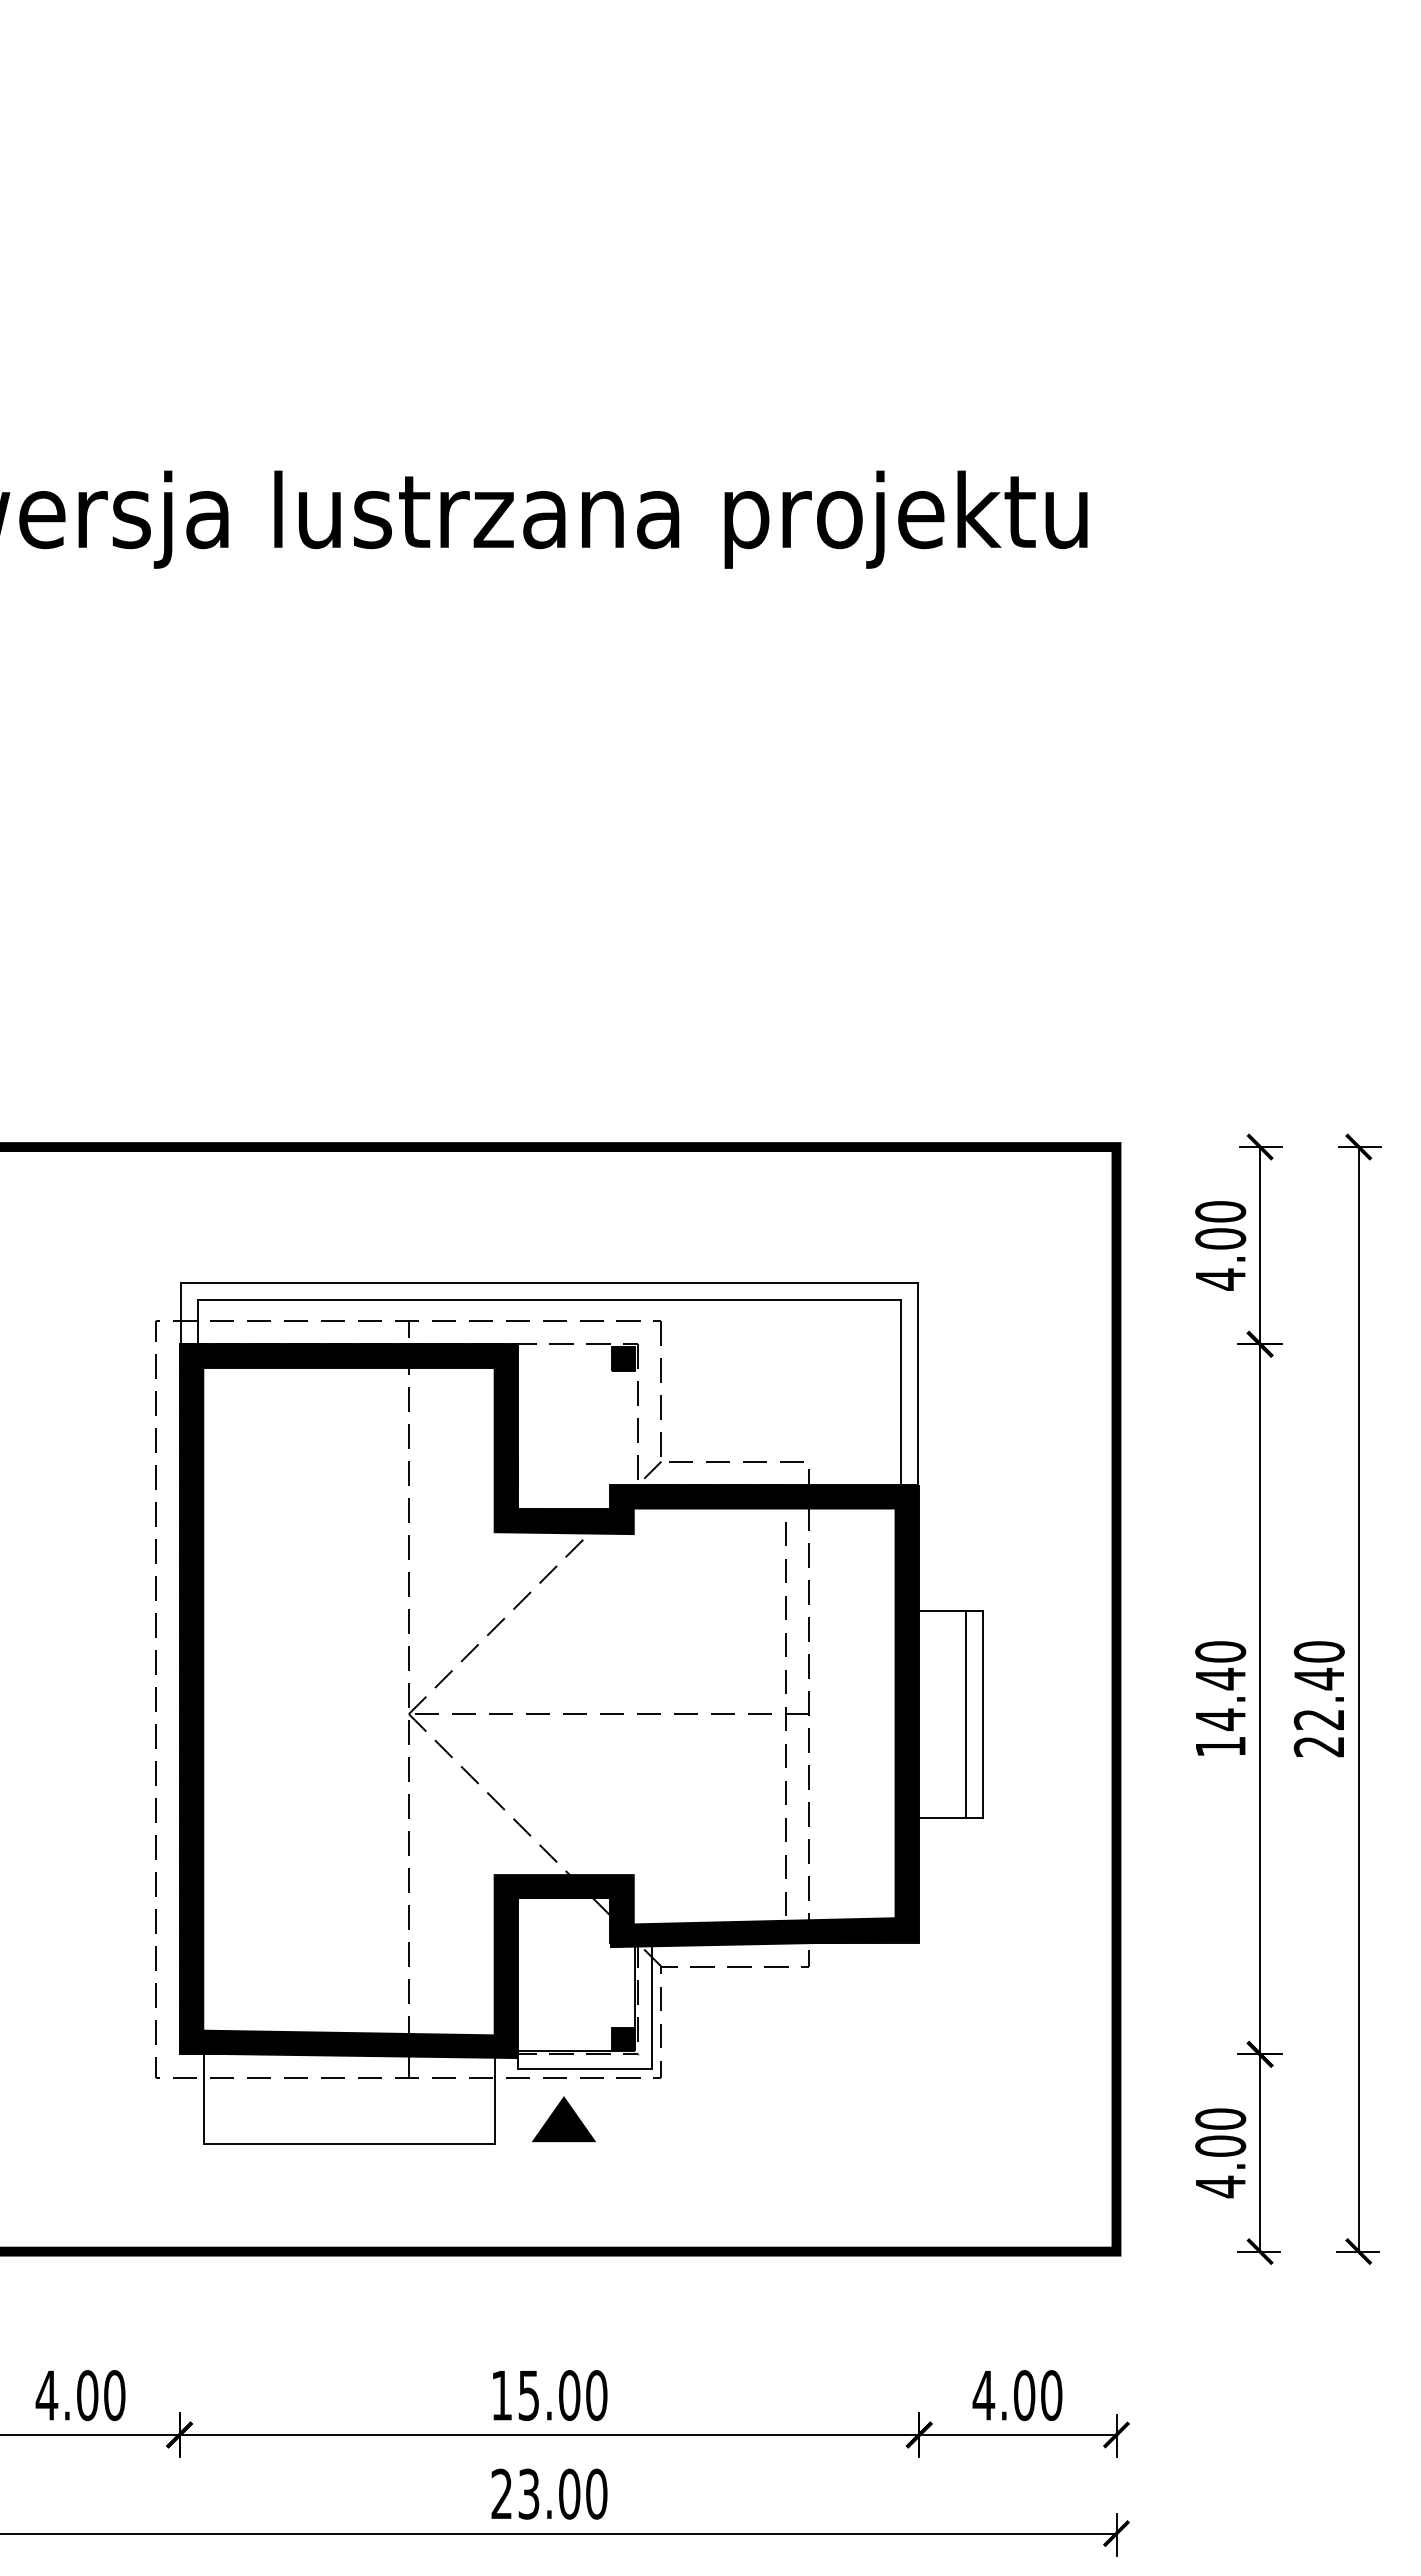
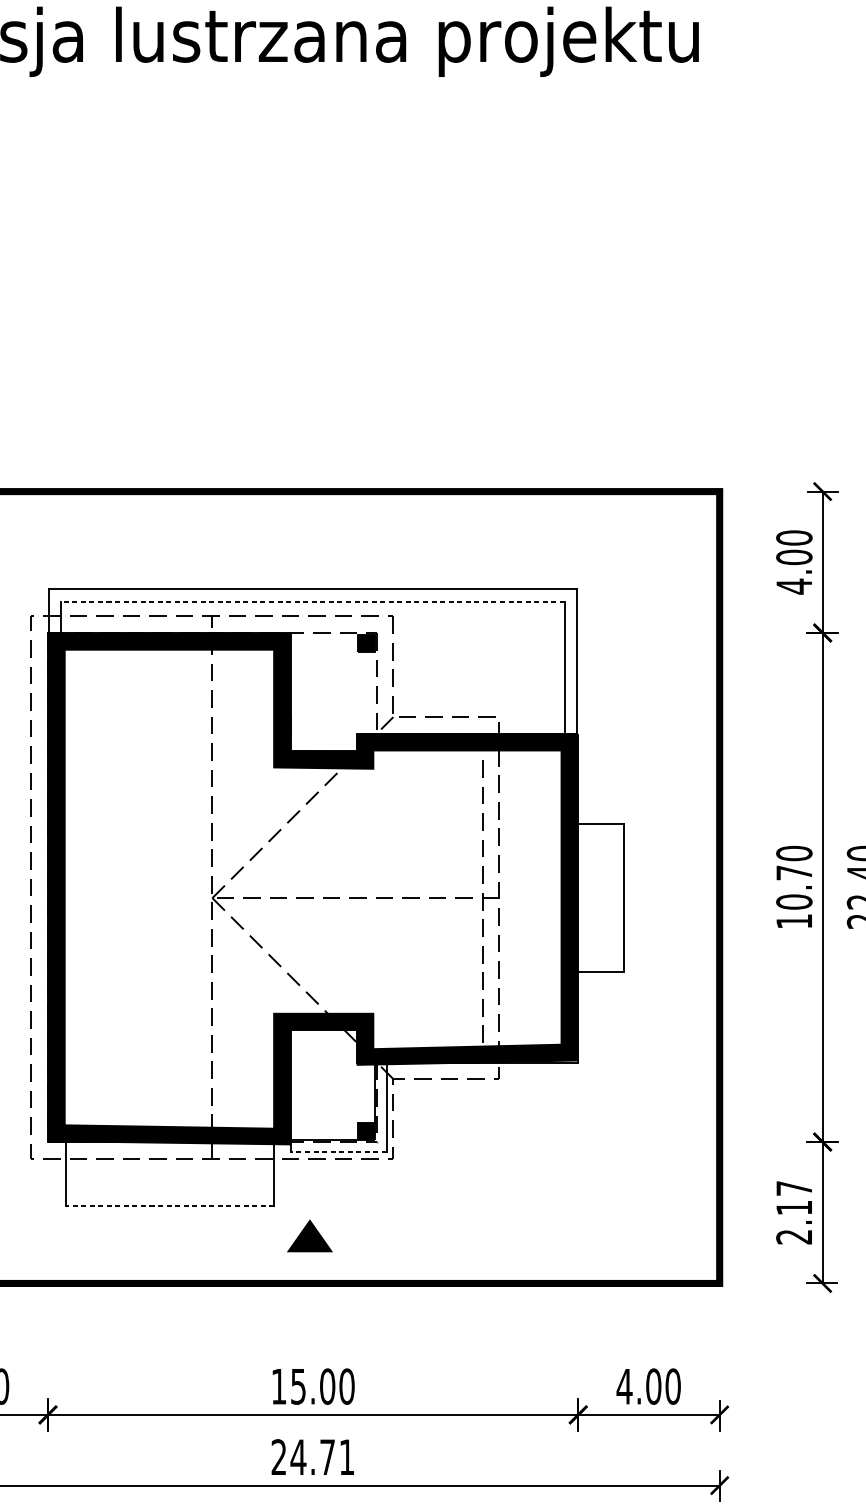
line: (548, 1300) -> (312, 601), solid -> dashed
text: (1220, 1699) -> (794, 887), 14.40 -> 10.70
line: (965, 1713) -> (611, 897), removed
line: (584, 2068) -> (338, 1152), solid -> dashed
part: (563, 2119) -> (309, 1236), moved
line: (349, 2144) -> (169, 1206), solid -> dashed
text: (1220, 2153) -> (794, 1213), 4.00 -> 2.17
text: (562, 2493) -> (322, 1456), 23.00 -> 24.71

